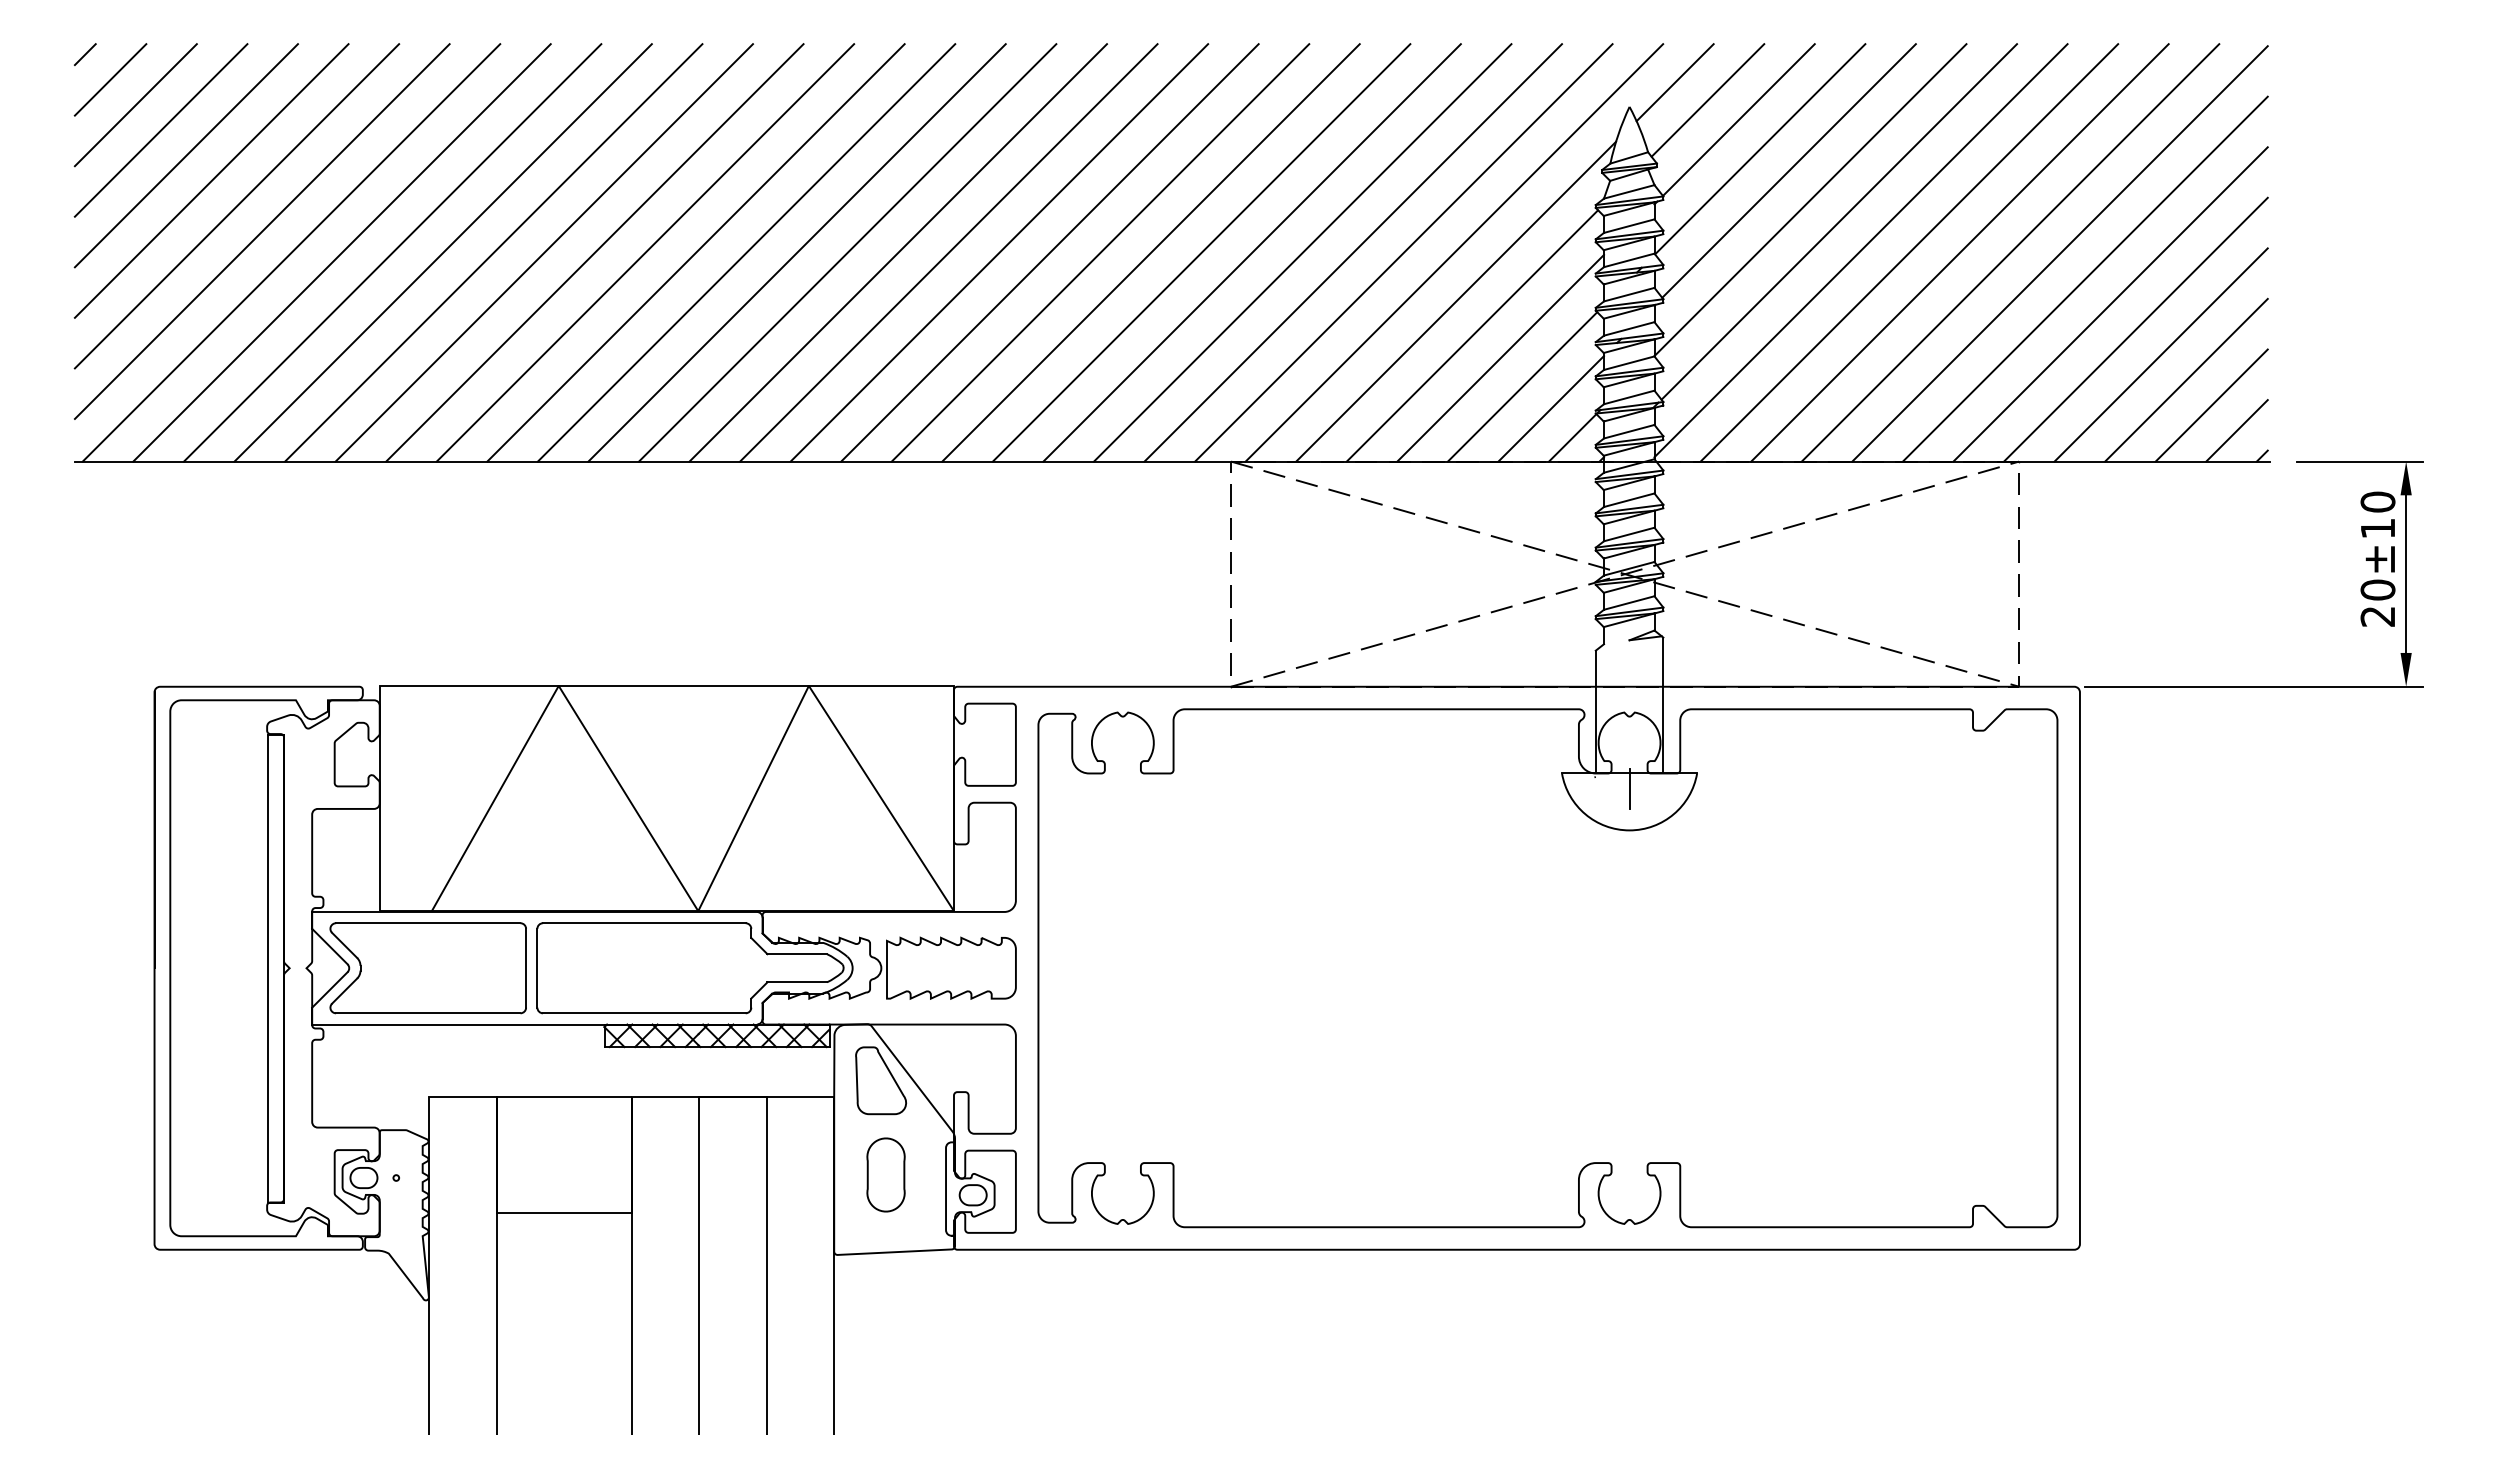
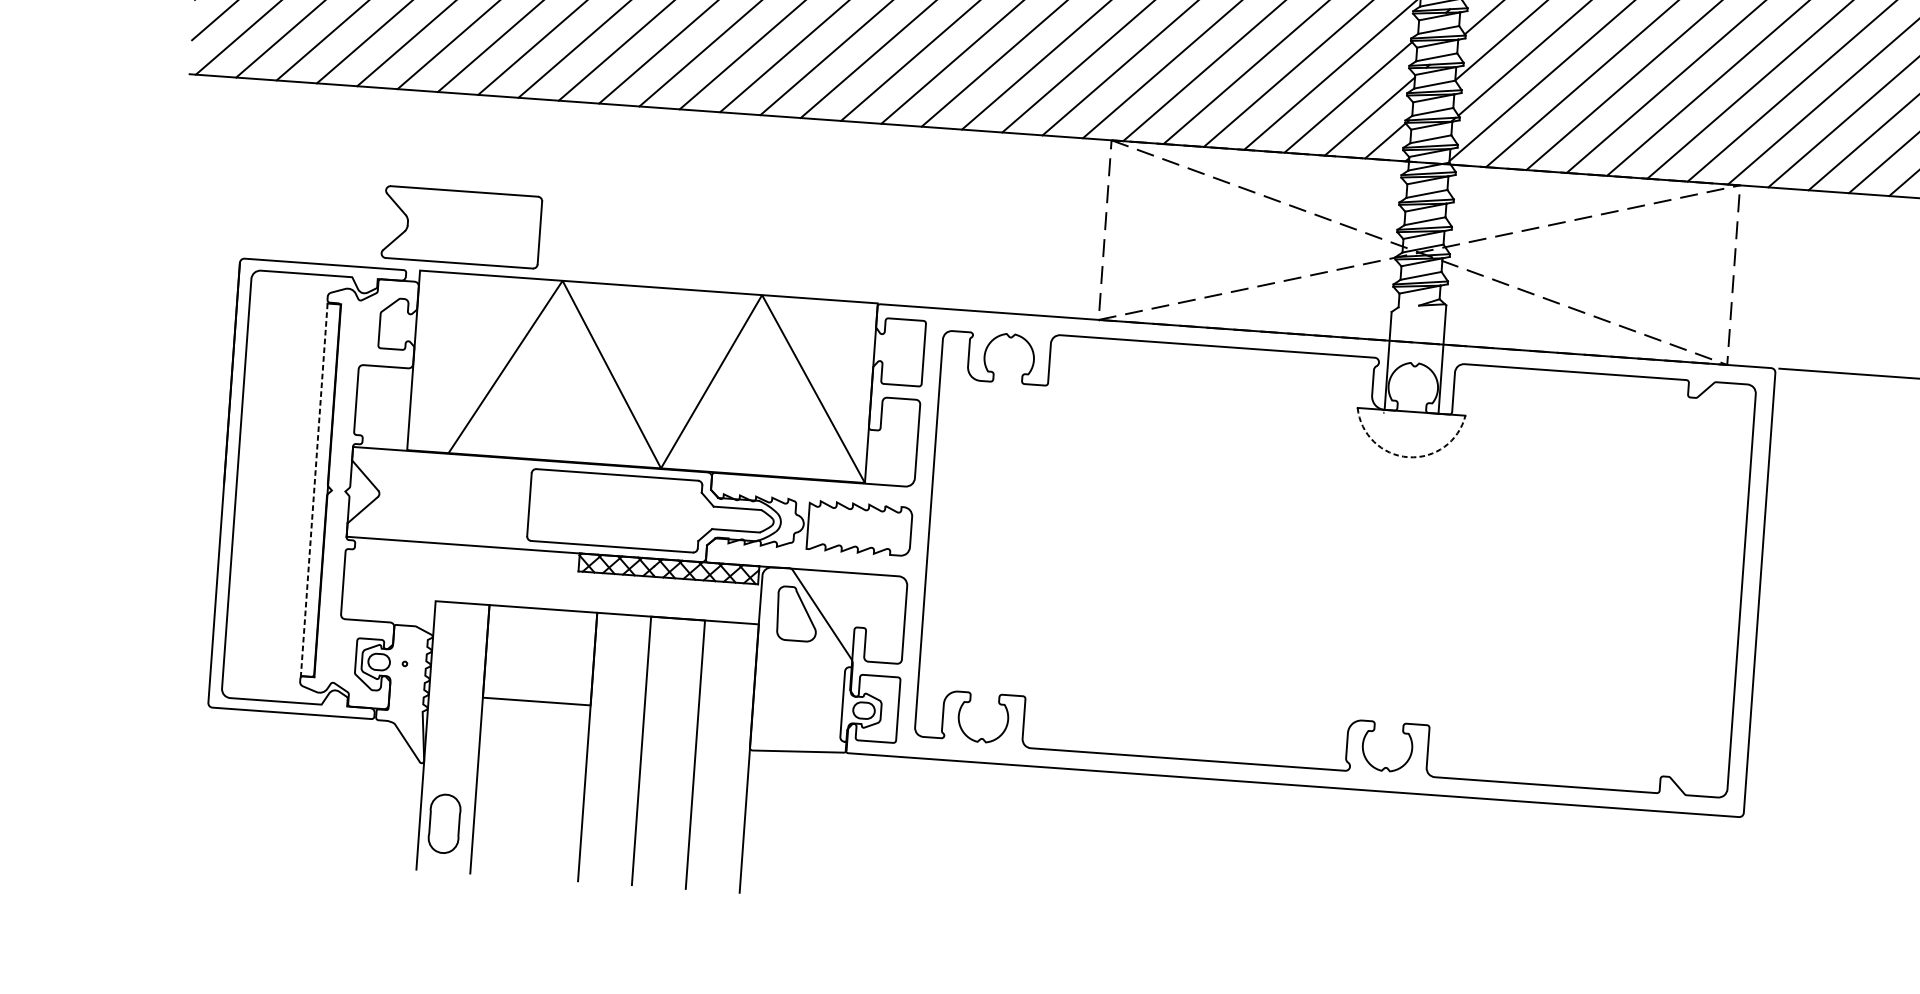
line: (1629, 788) -> (1410, 423), removed
arc: (1629, 830) -> (1408, 457), solid -> dashed
line: (267, 968) -> (314, 489), solid -> dashed
part: (427, 968) -> (461, 227), moved
part: (885, 1174) -> (444, 823), moved

